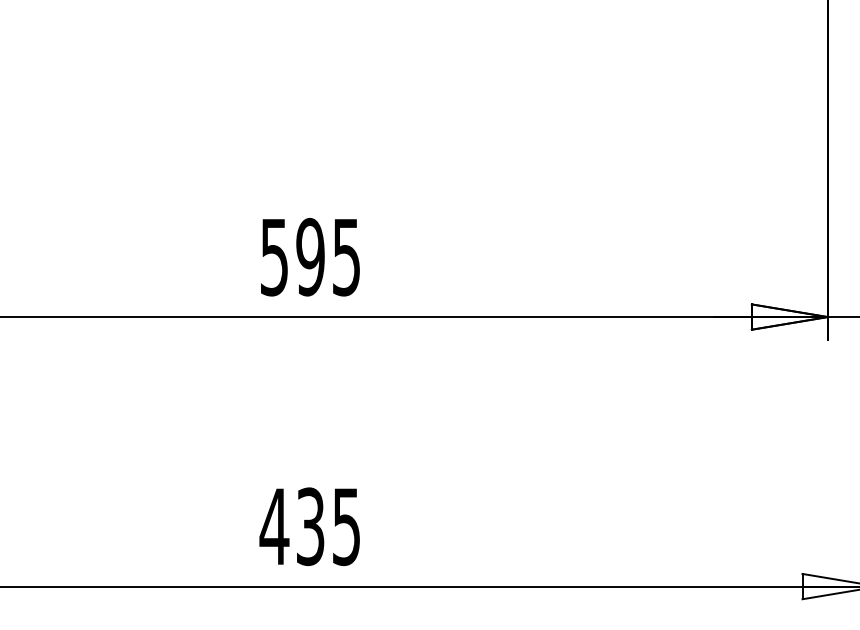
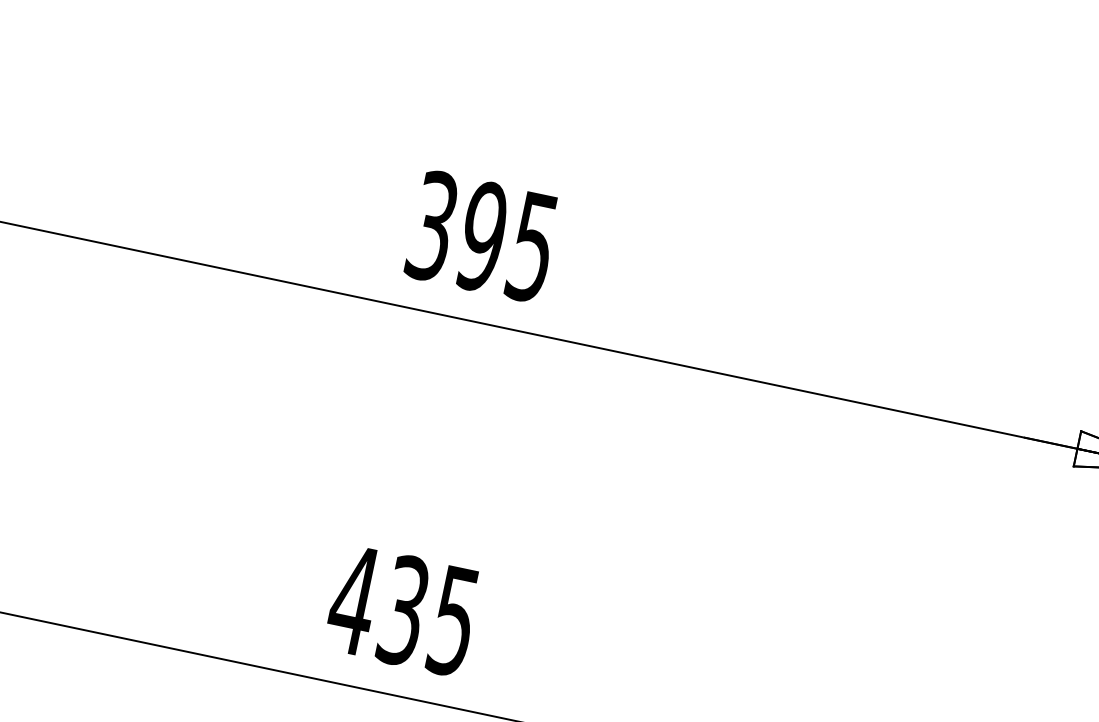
text: (274, 256) -> (432, 225), 595 -> 395

